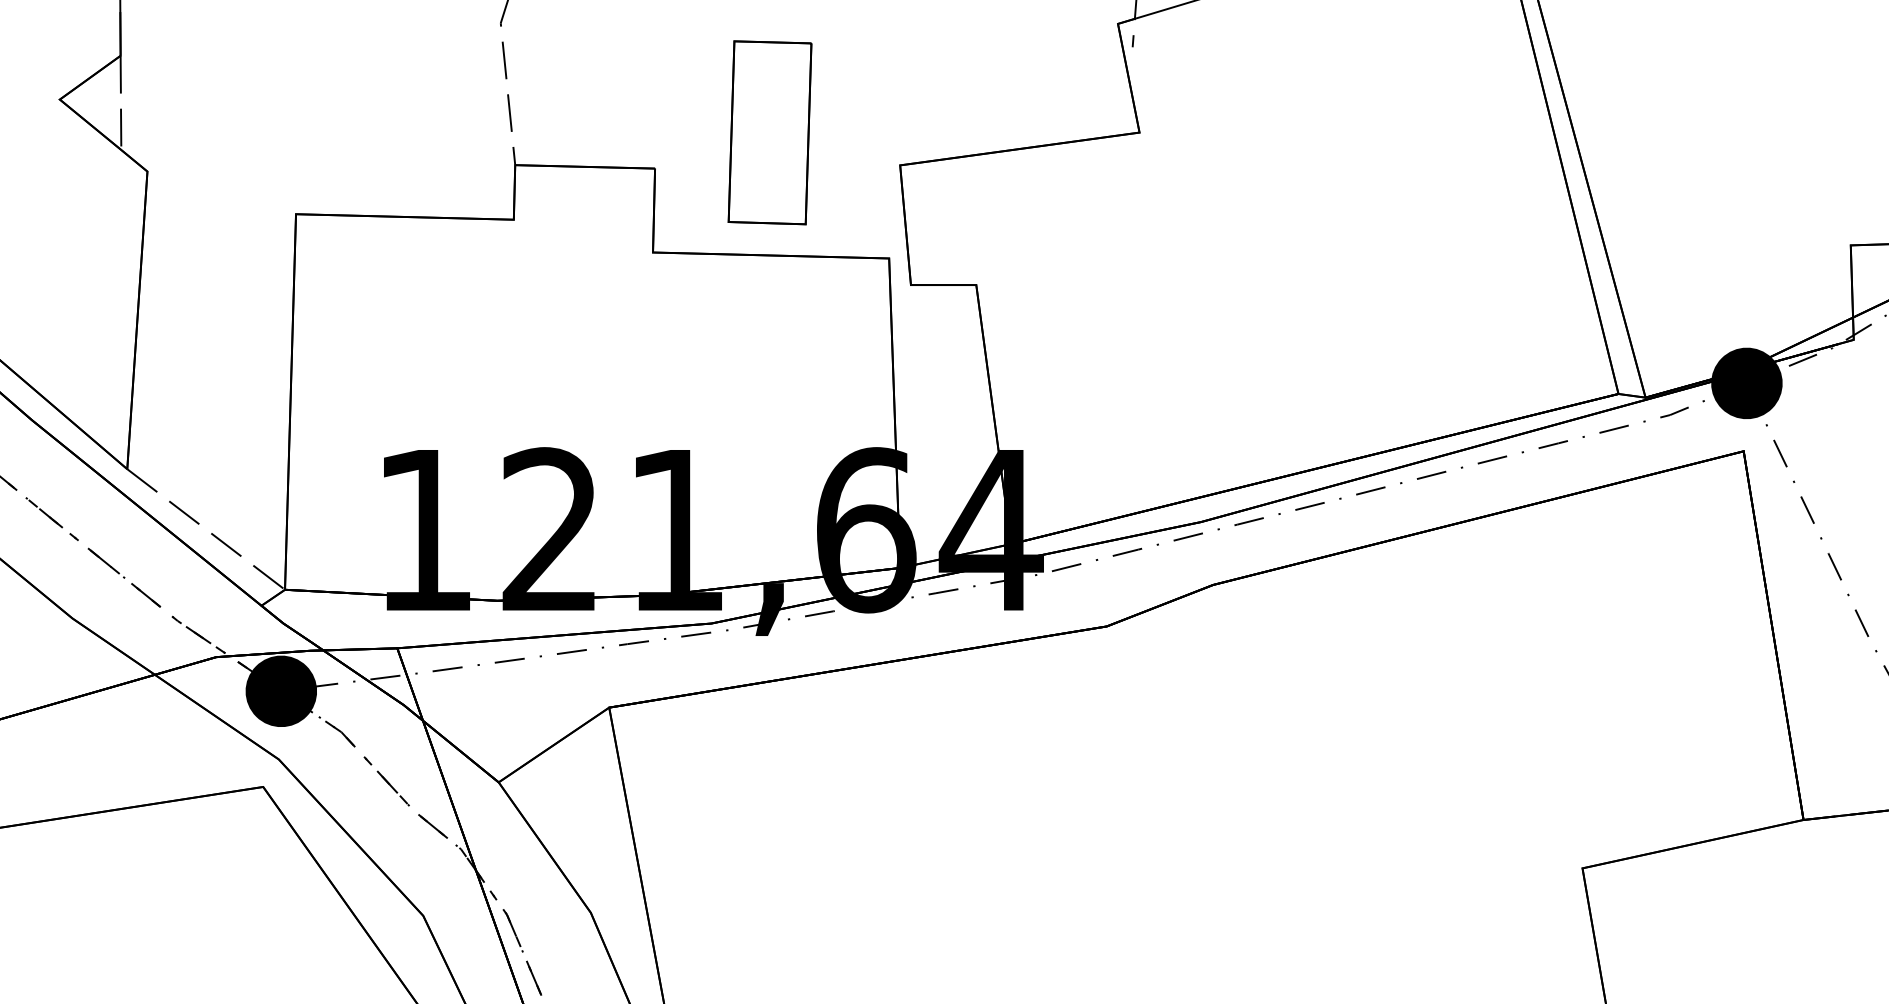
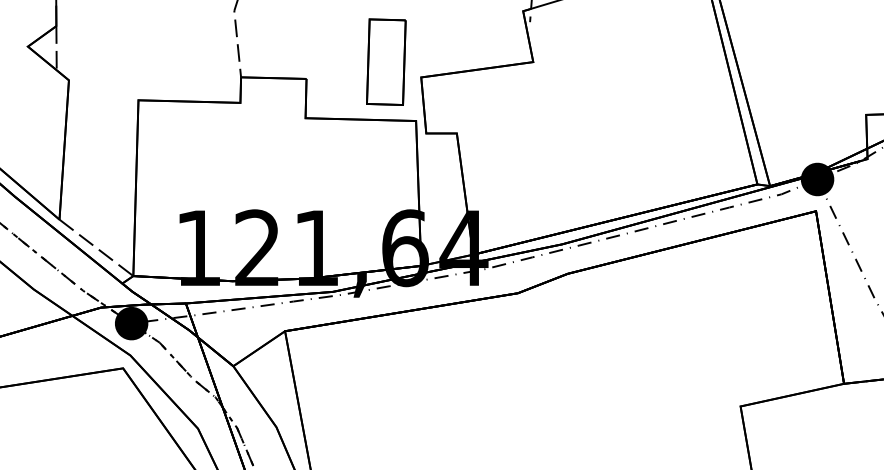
part: (770, 131) -> (386, 61), moved

